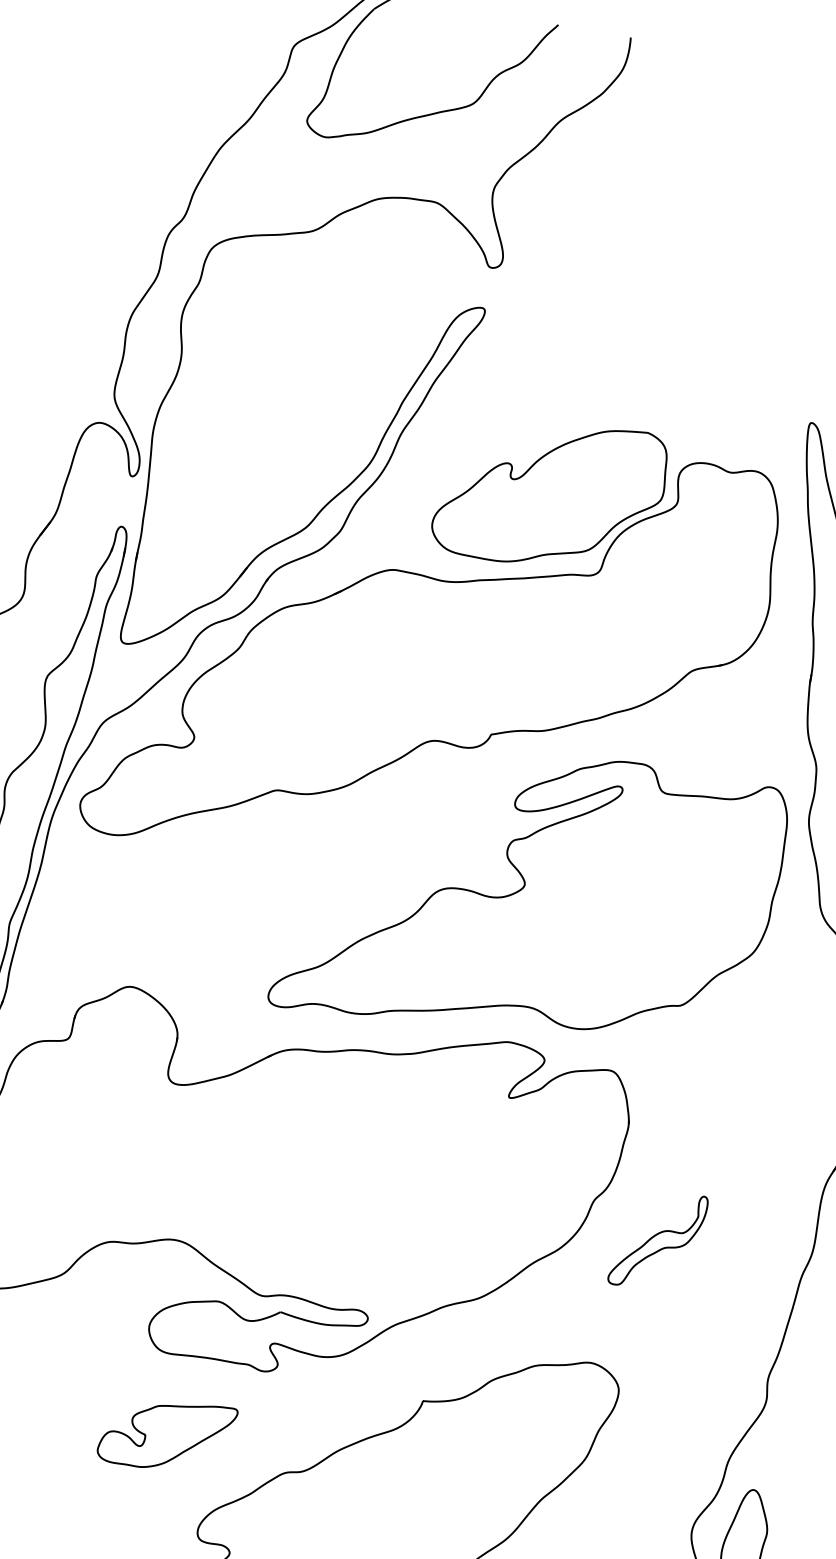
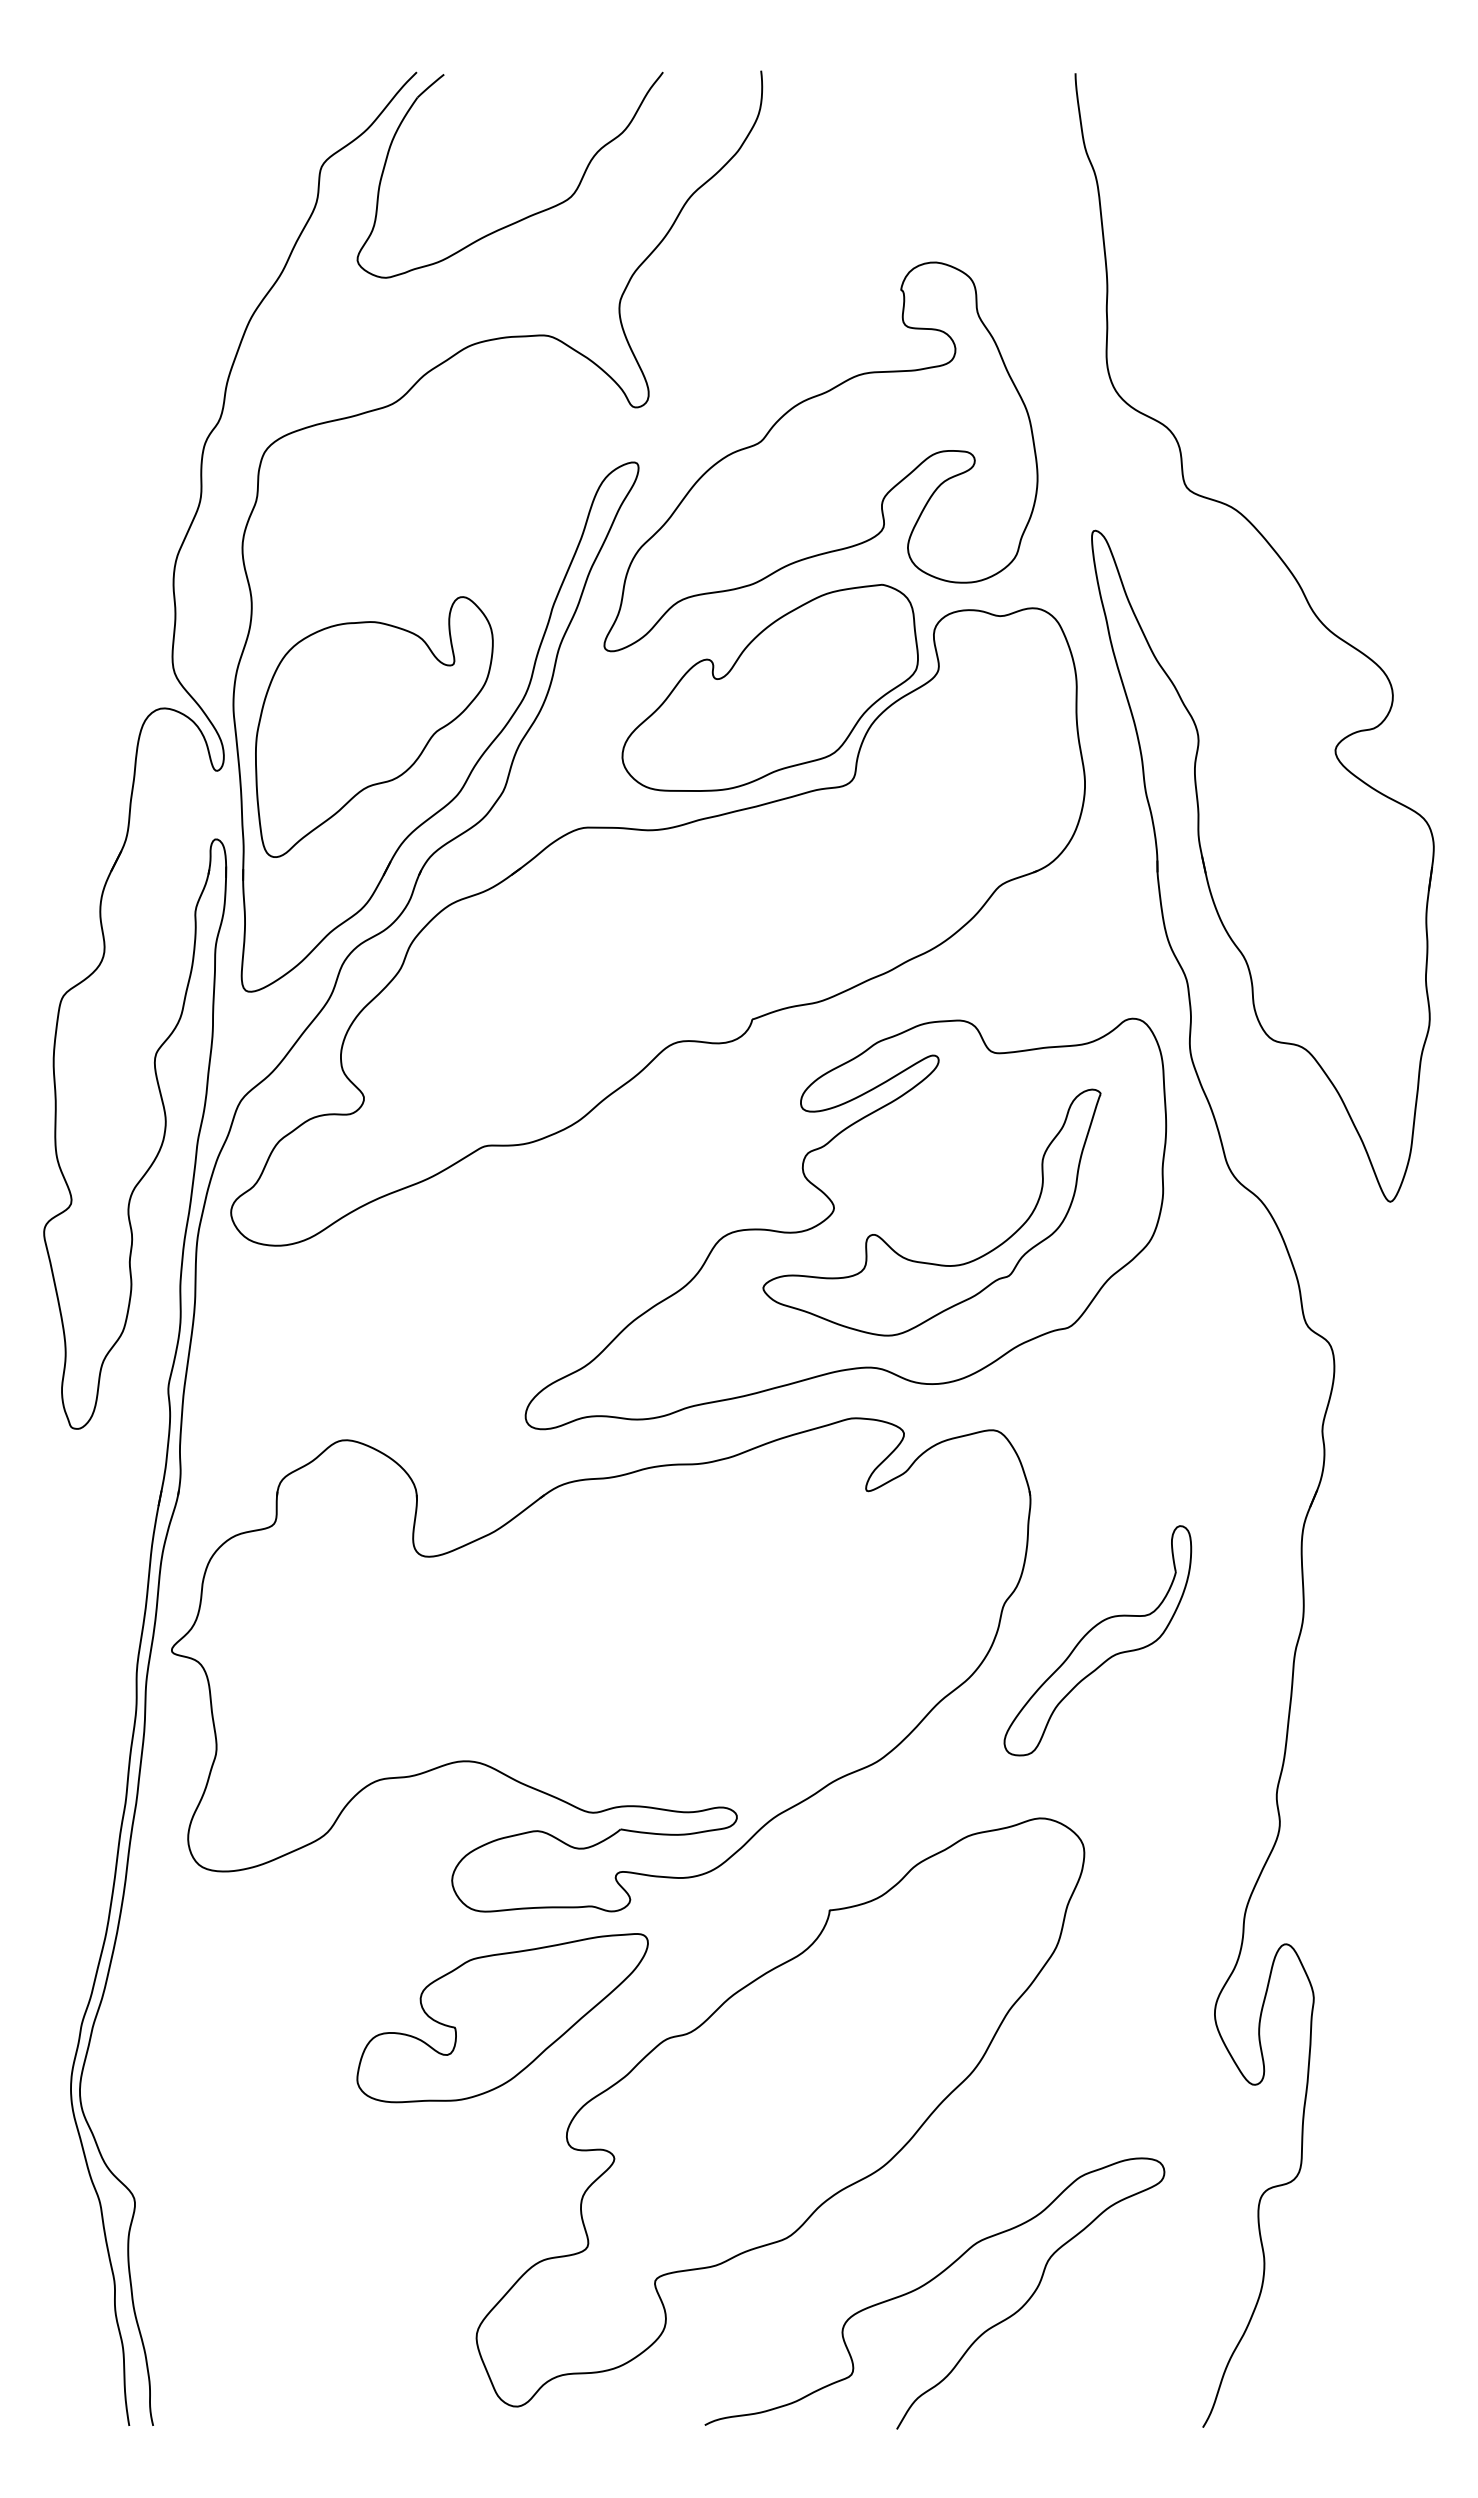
part: (620, 329) -> (820, 456), added
part: (254, 465) -> (374, 726), added
part: (583, 936) -> (923, 1261), added
part: (657, 1240) -> (1097, 1640), size x1.67
part: (167, 1434) -> (502, 2018), size x1.67

